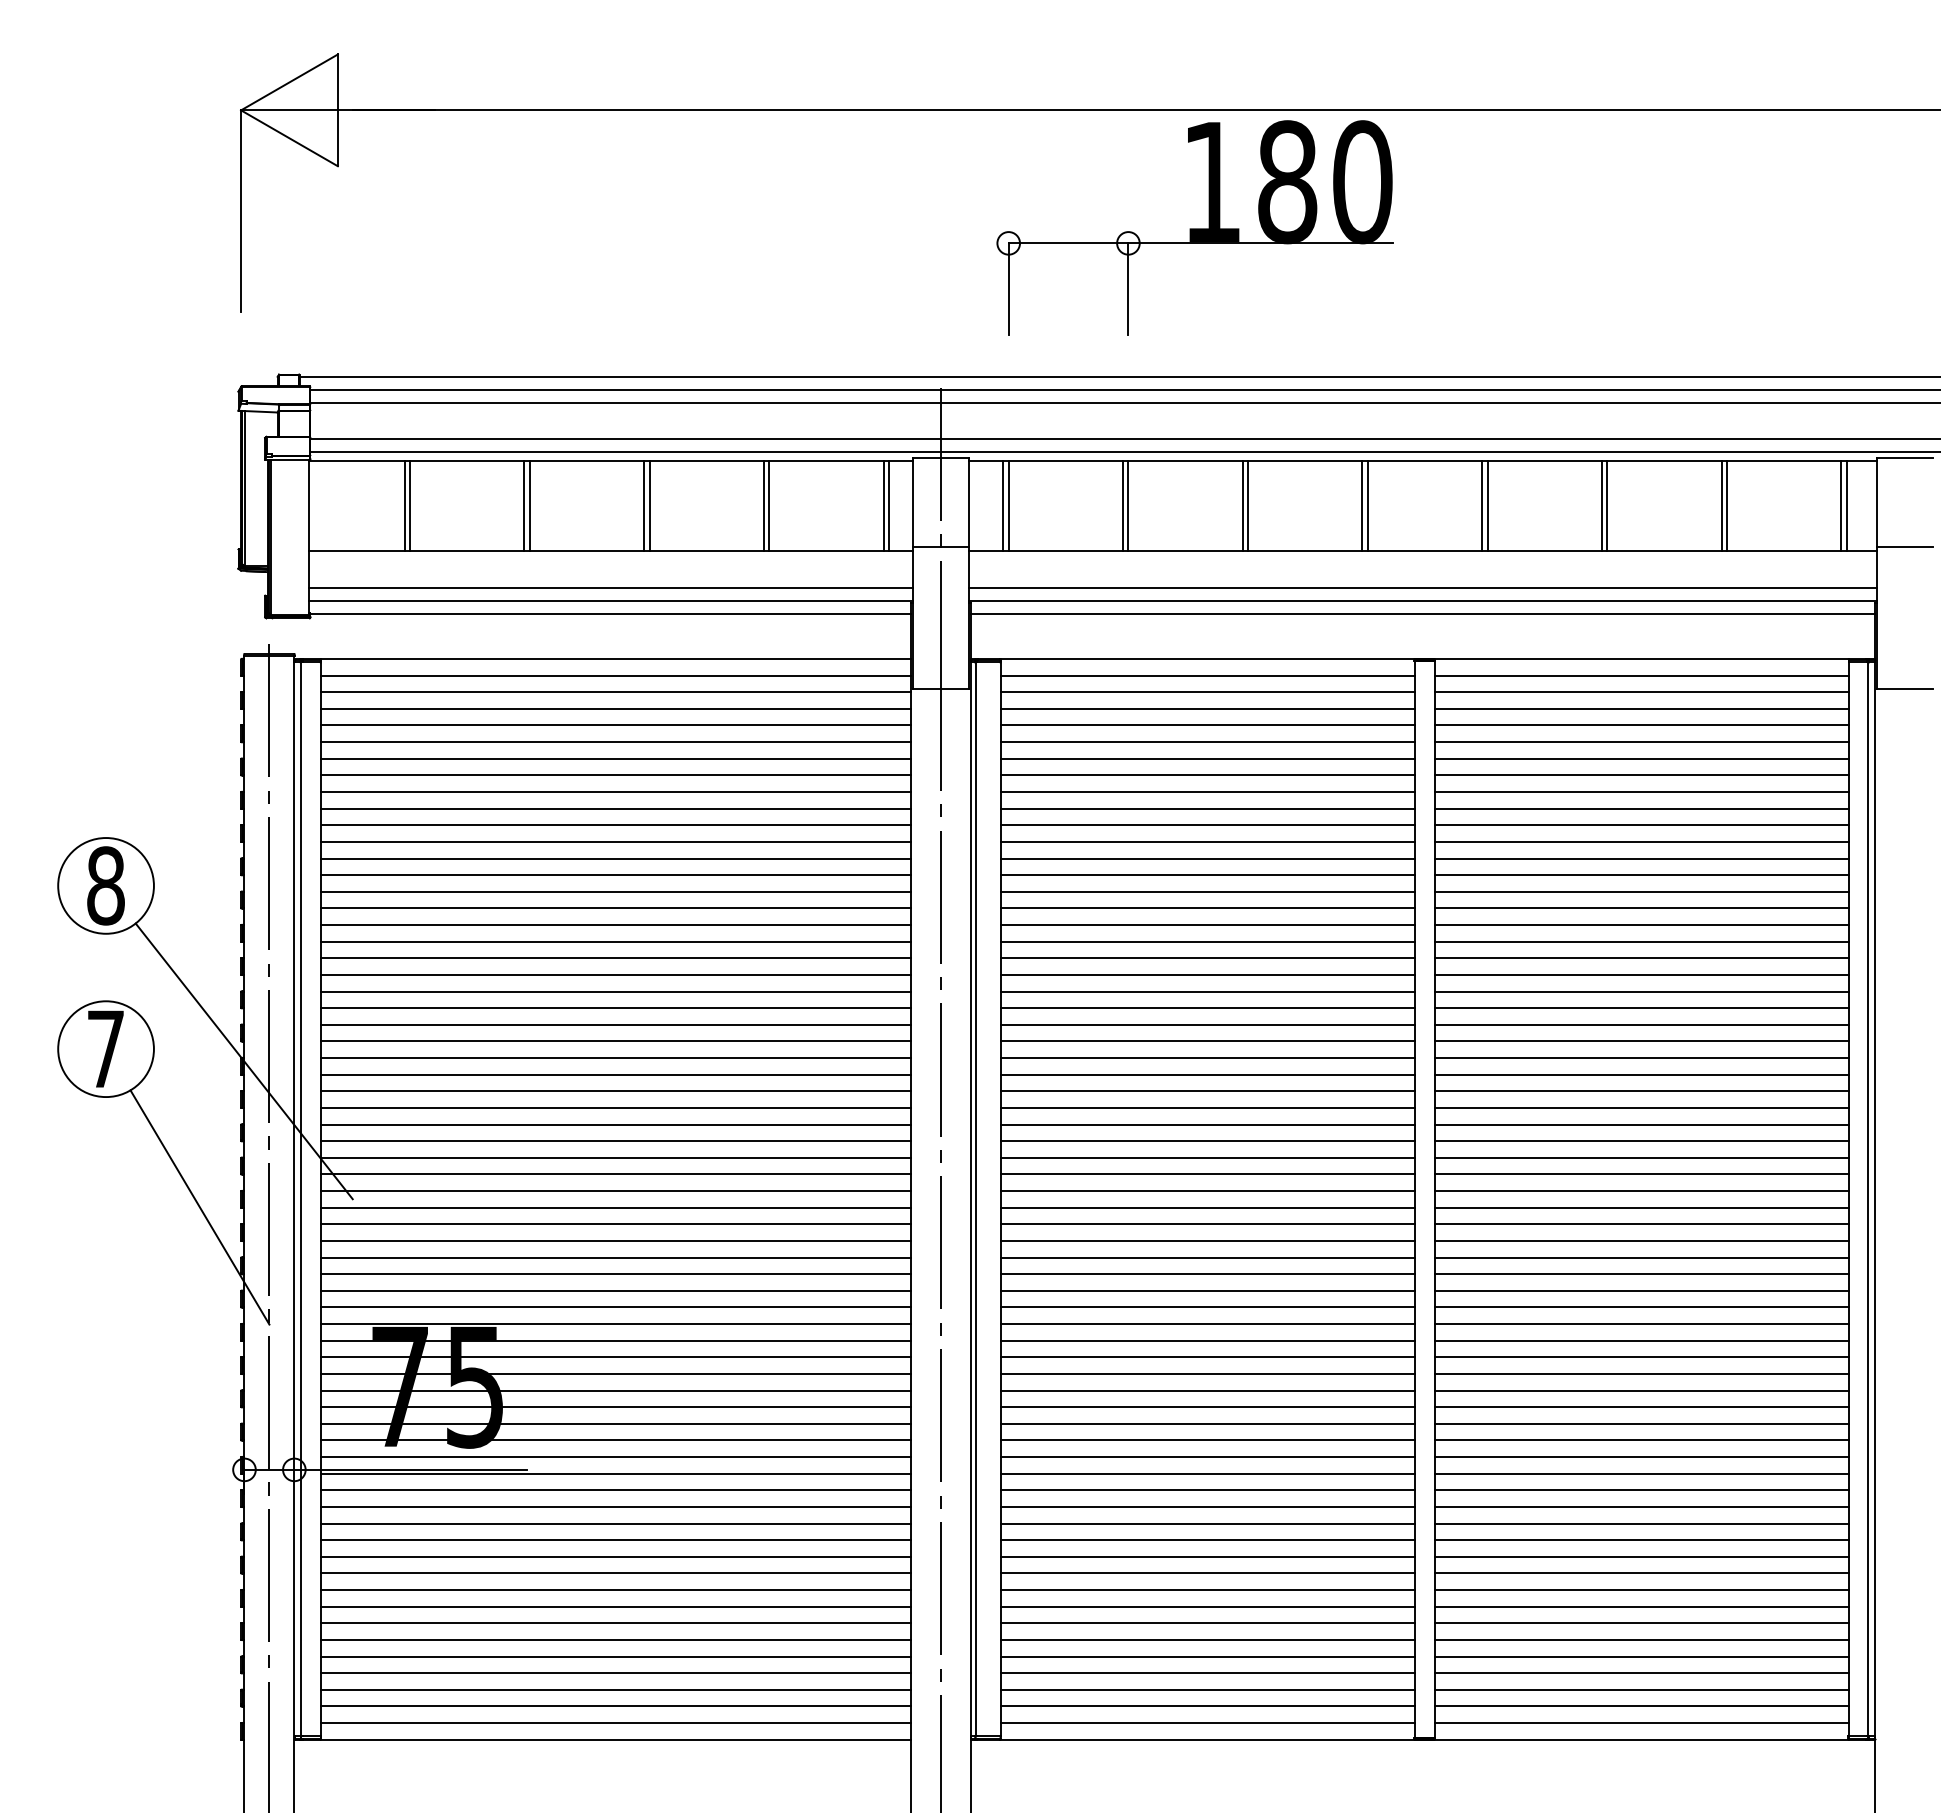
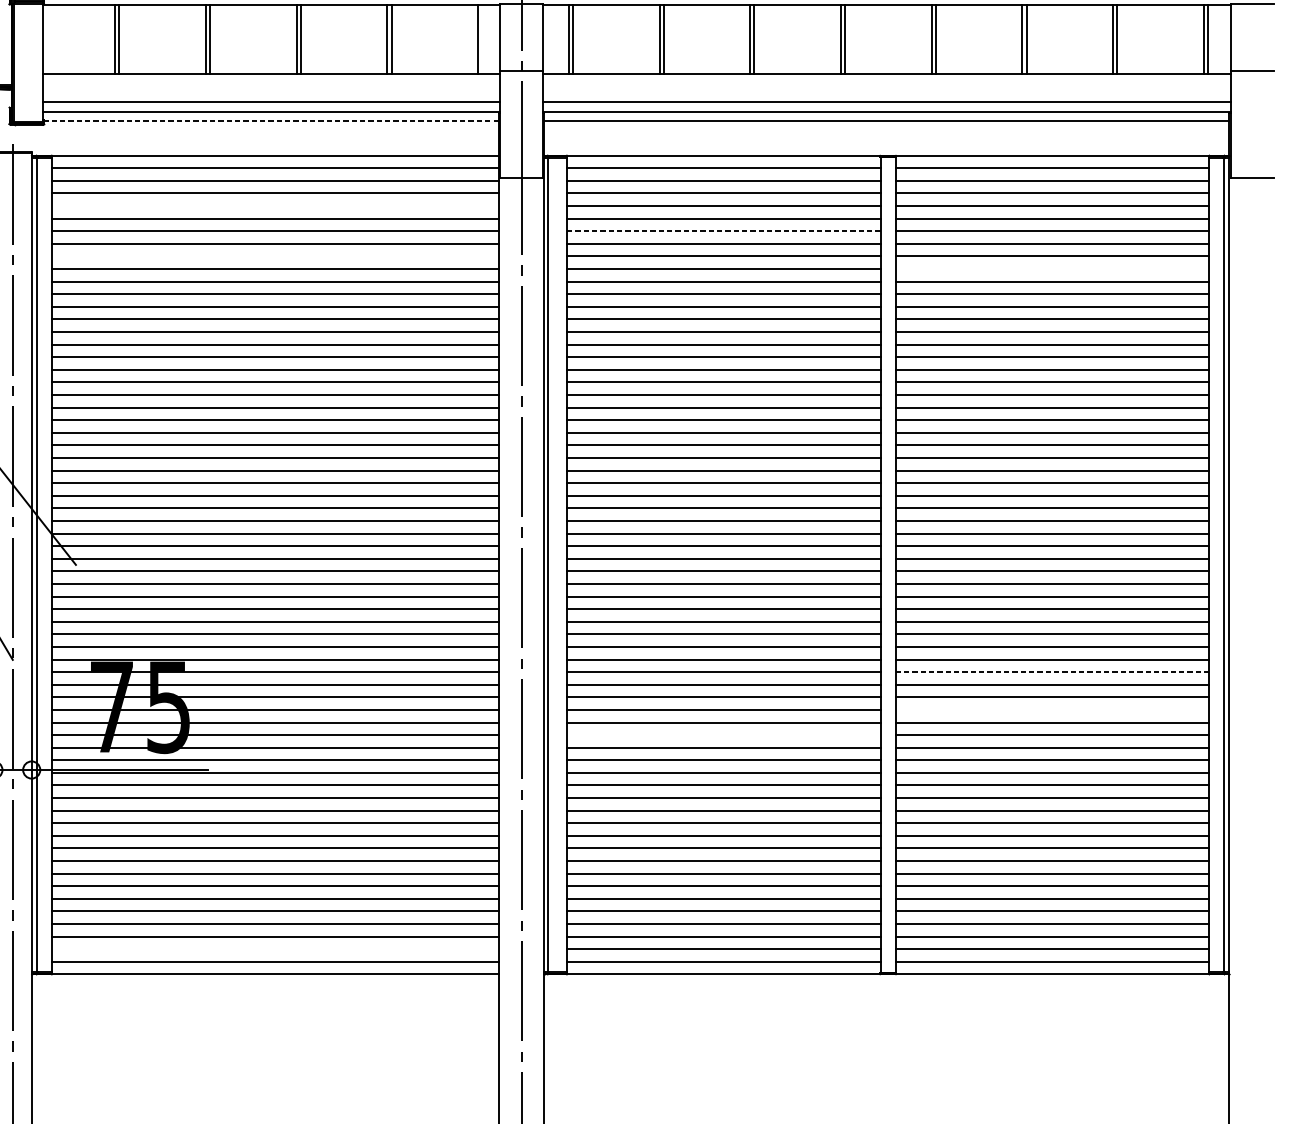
line: (889, 505) -> (482, 39), removed
line: (610, 613) -> (271, 121), solid -> dashed
line: (615, 725) -> (275, 205), removed
line: (1207, 758) -> (723, 230), solid -> dashed
line: (615, 792) -> (275, 256), removed
line: (1641, 808) -> (1052, 268), removed
line: (1641, 1340) -> (1052, 671), solid -> dashed
line: (1641, 1390) -> (1052, 709), removed
line: (1207, 1423) -> (723, 734), removed
line: (615, 1706) -> (275, 949), removed

